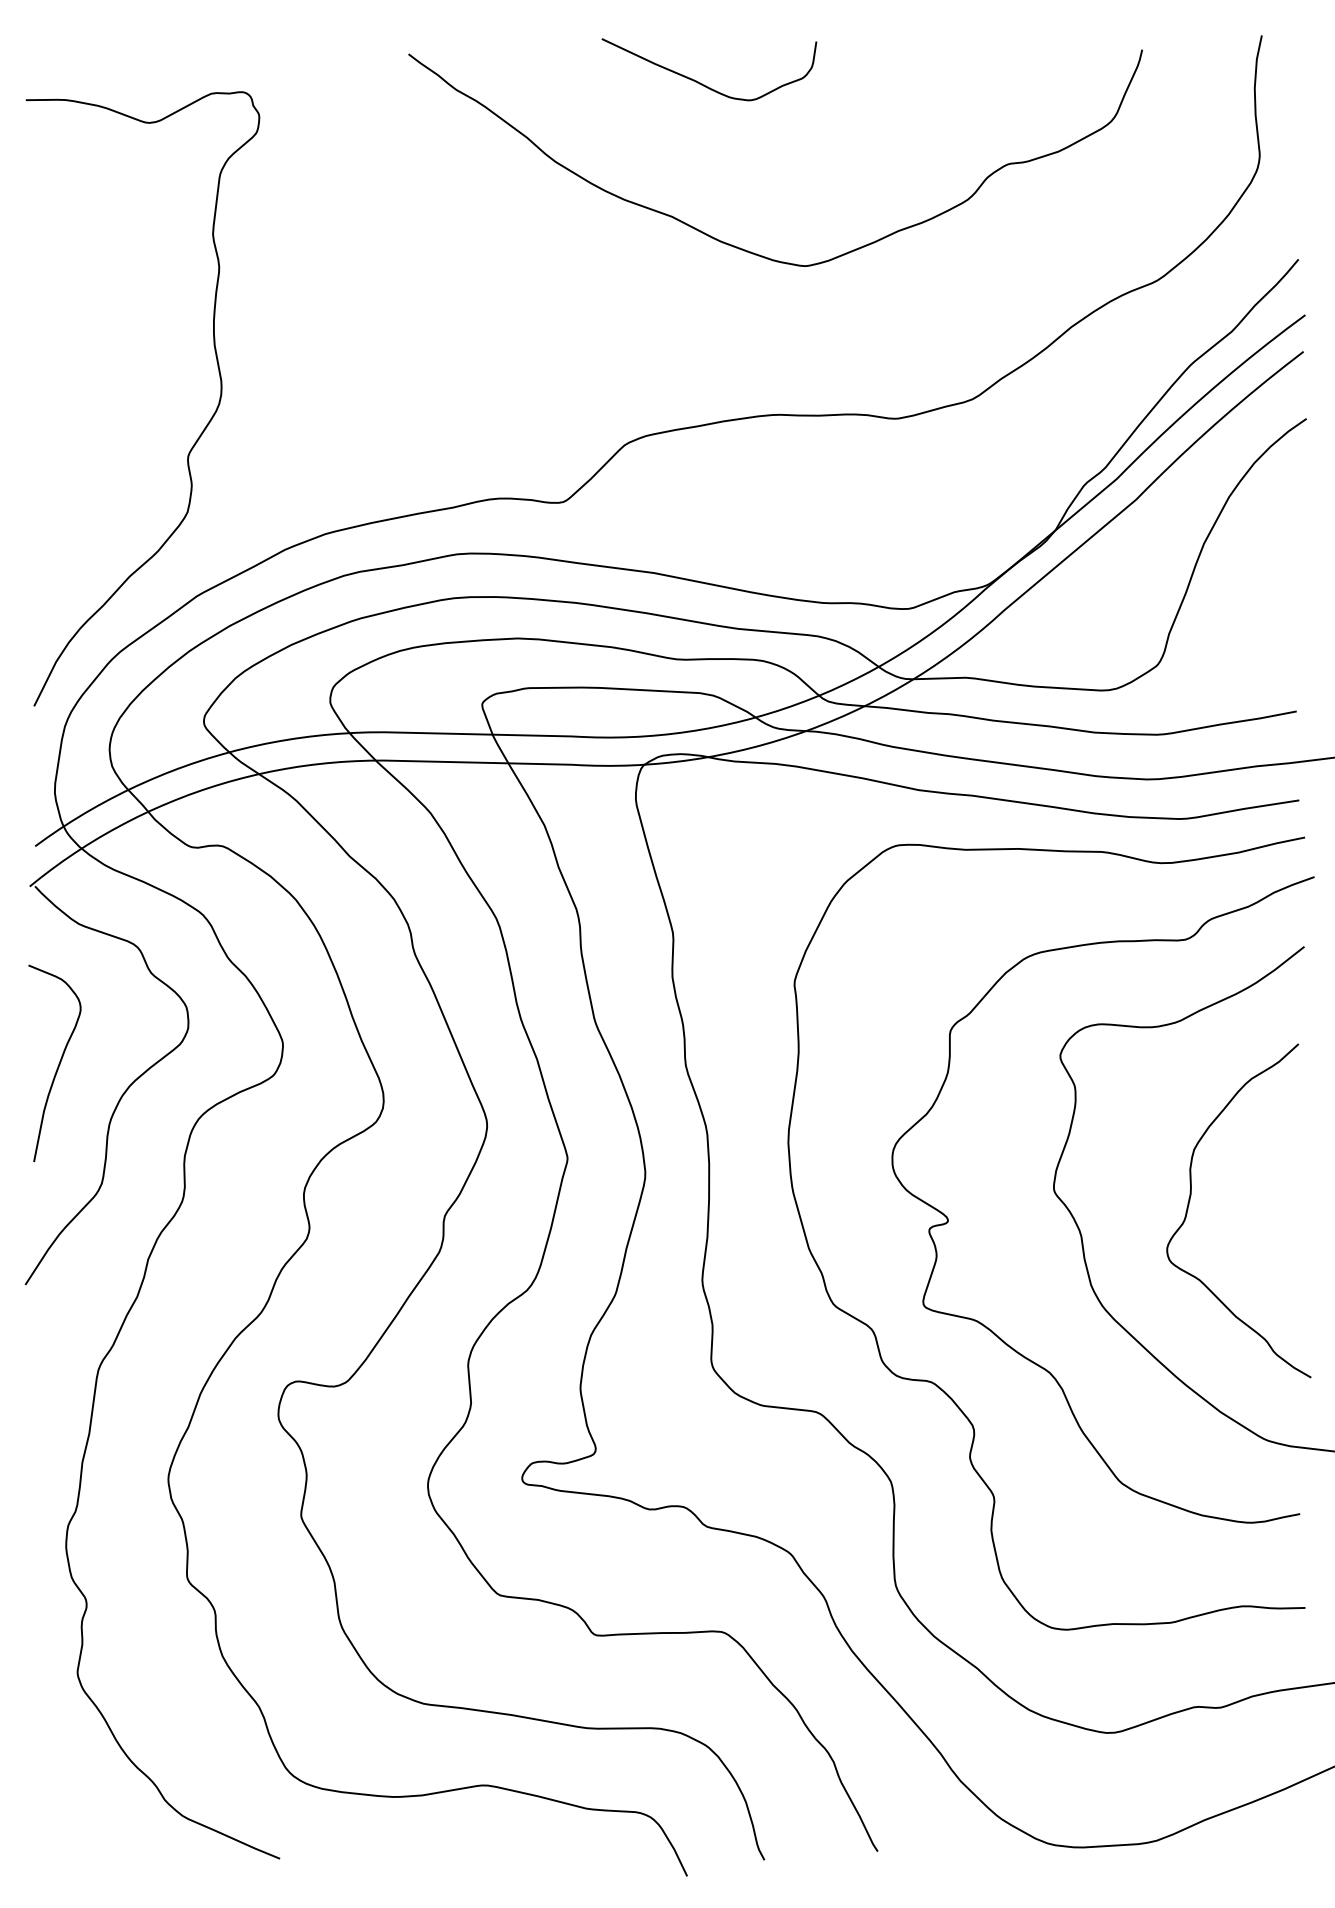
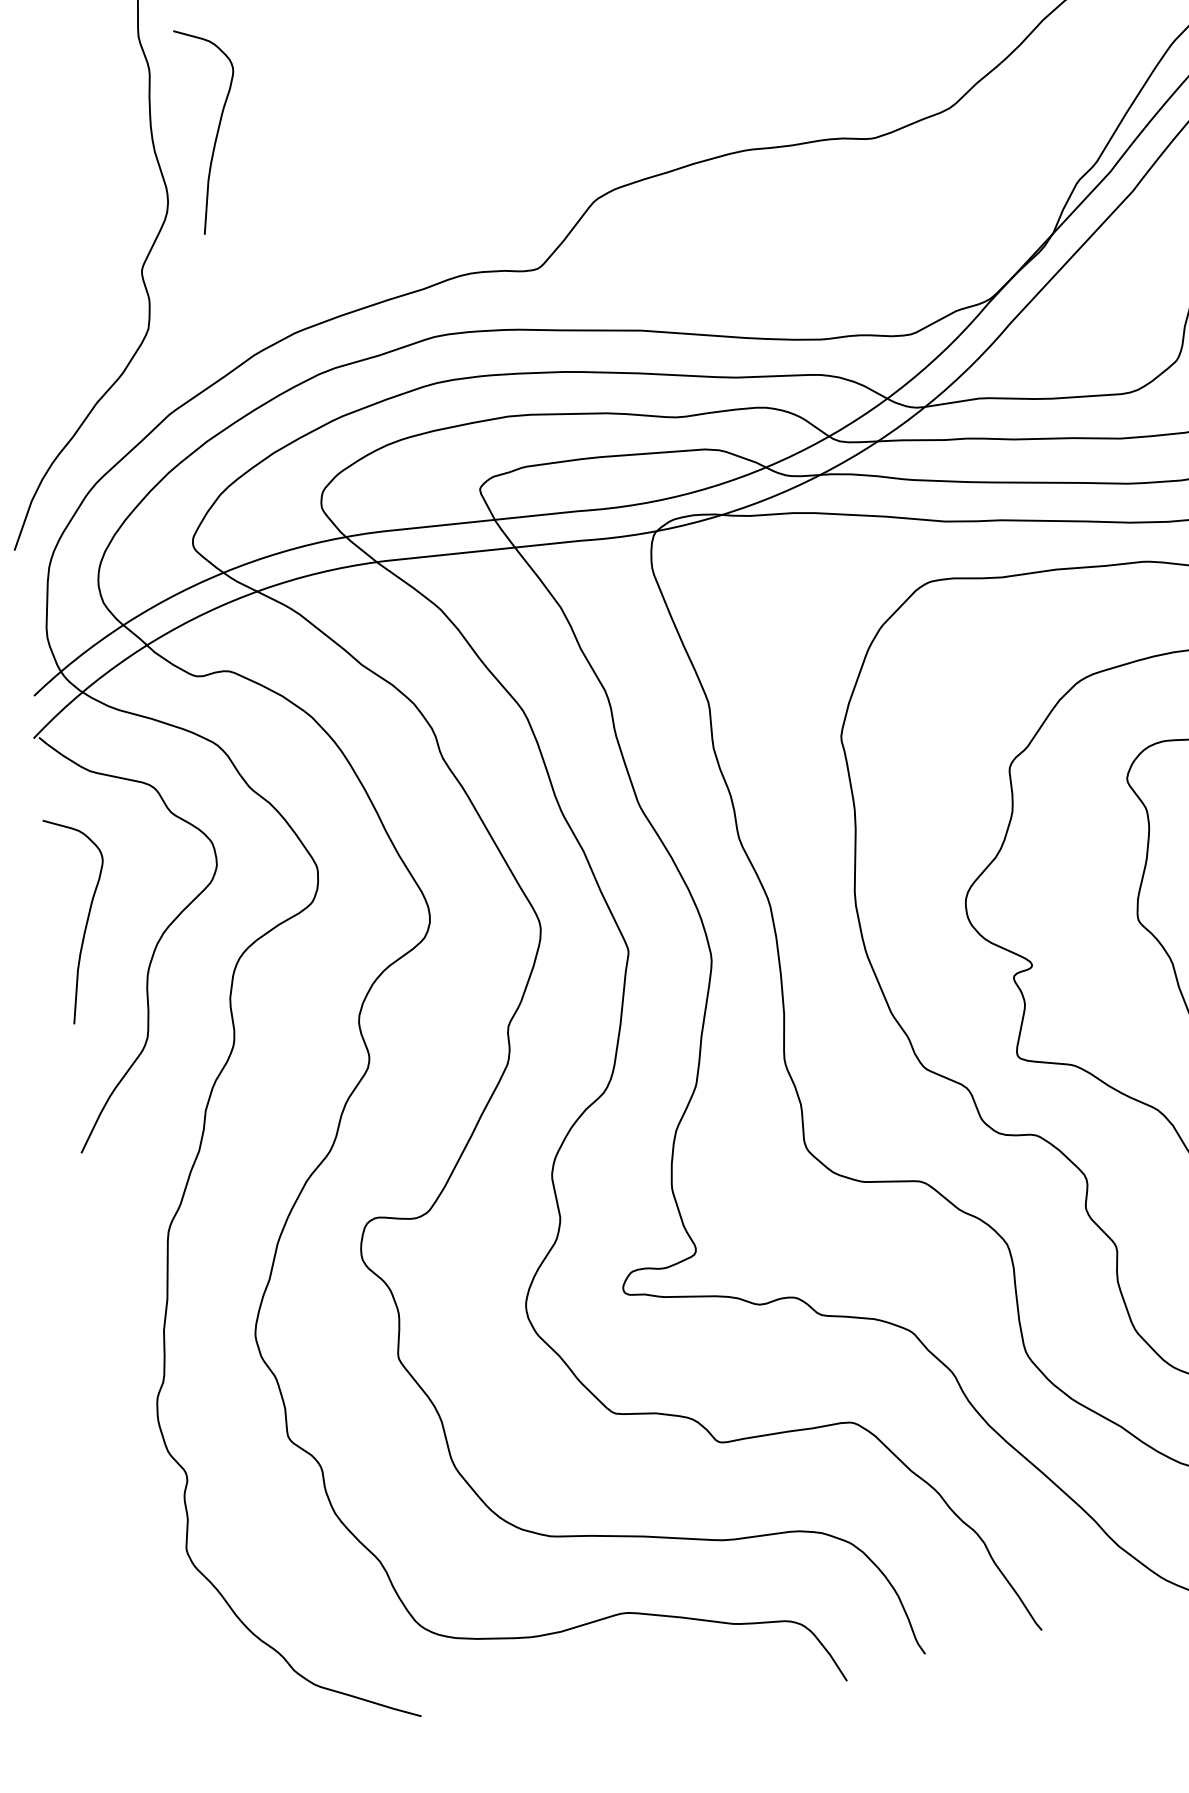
curve: (276, 331) -> (217, 129), added

